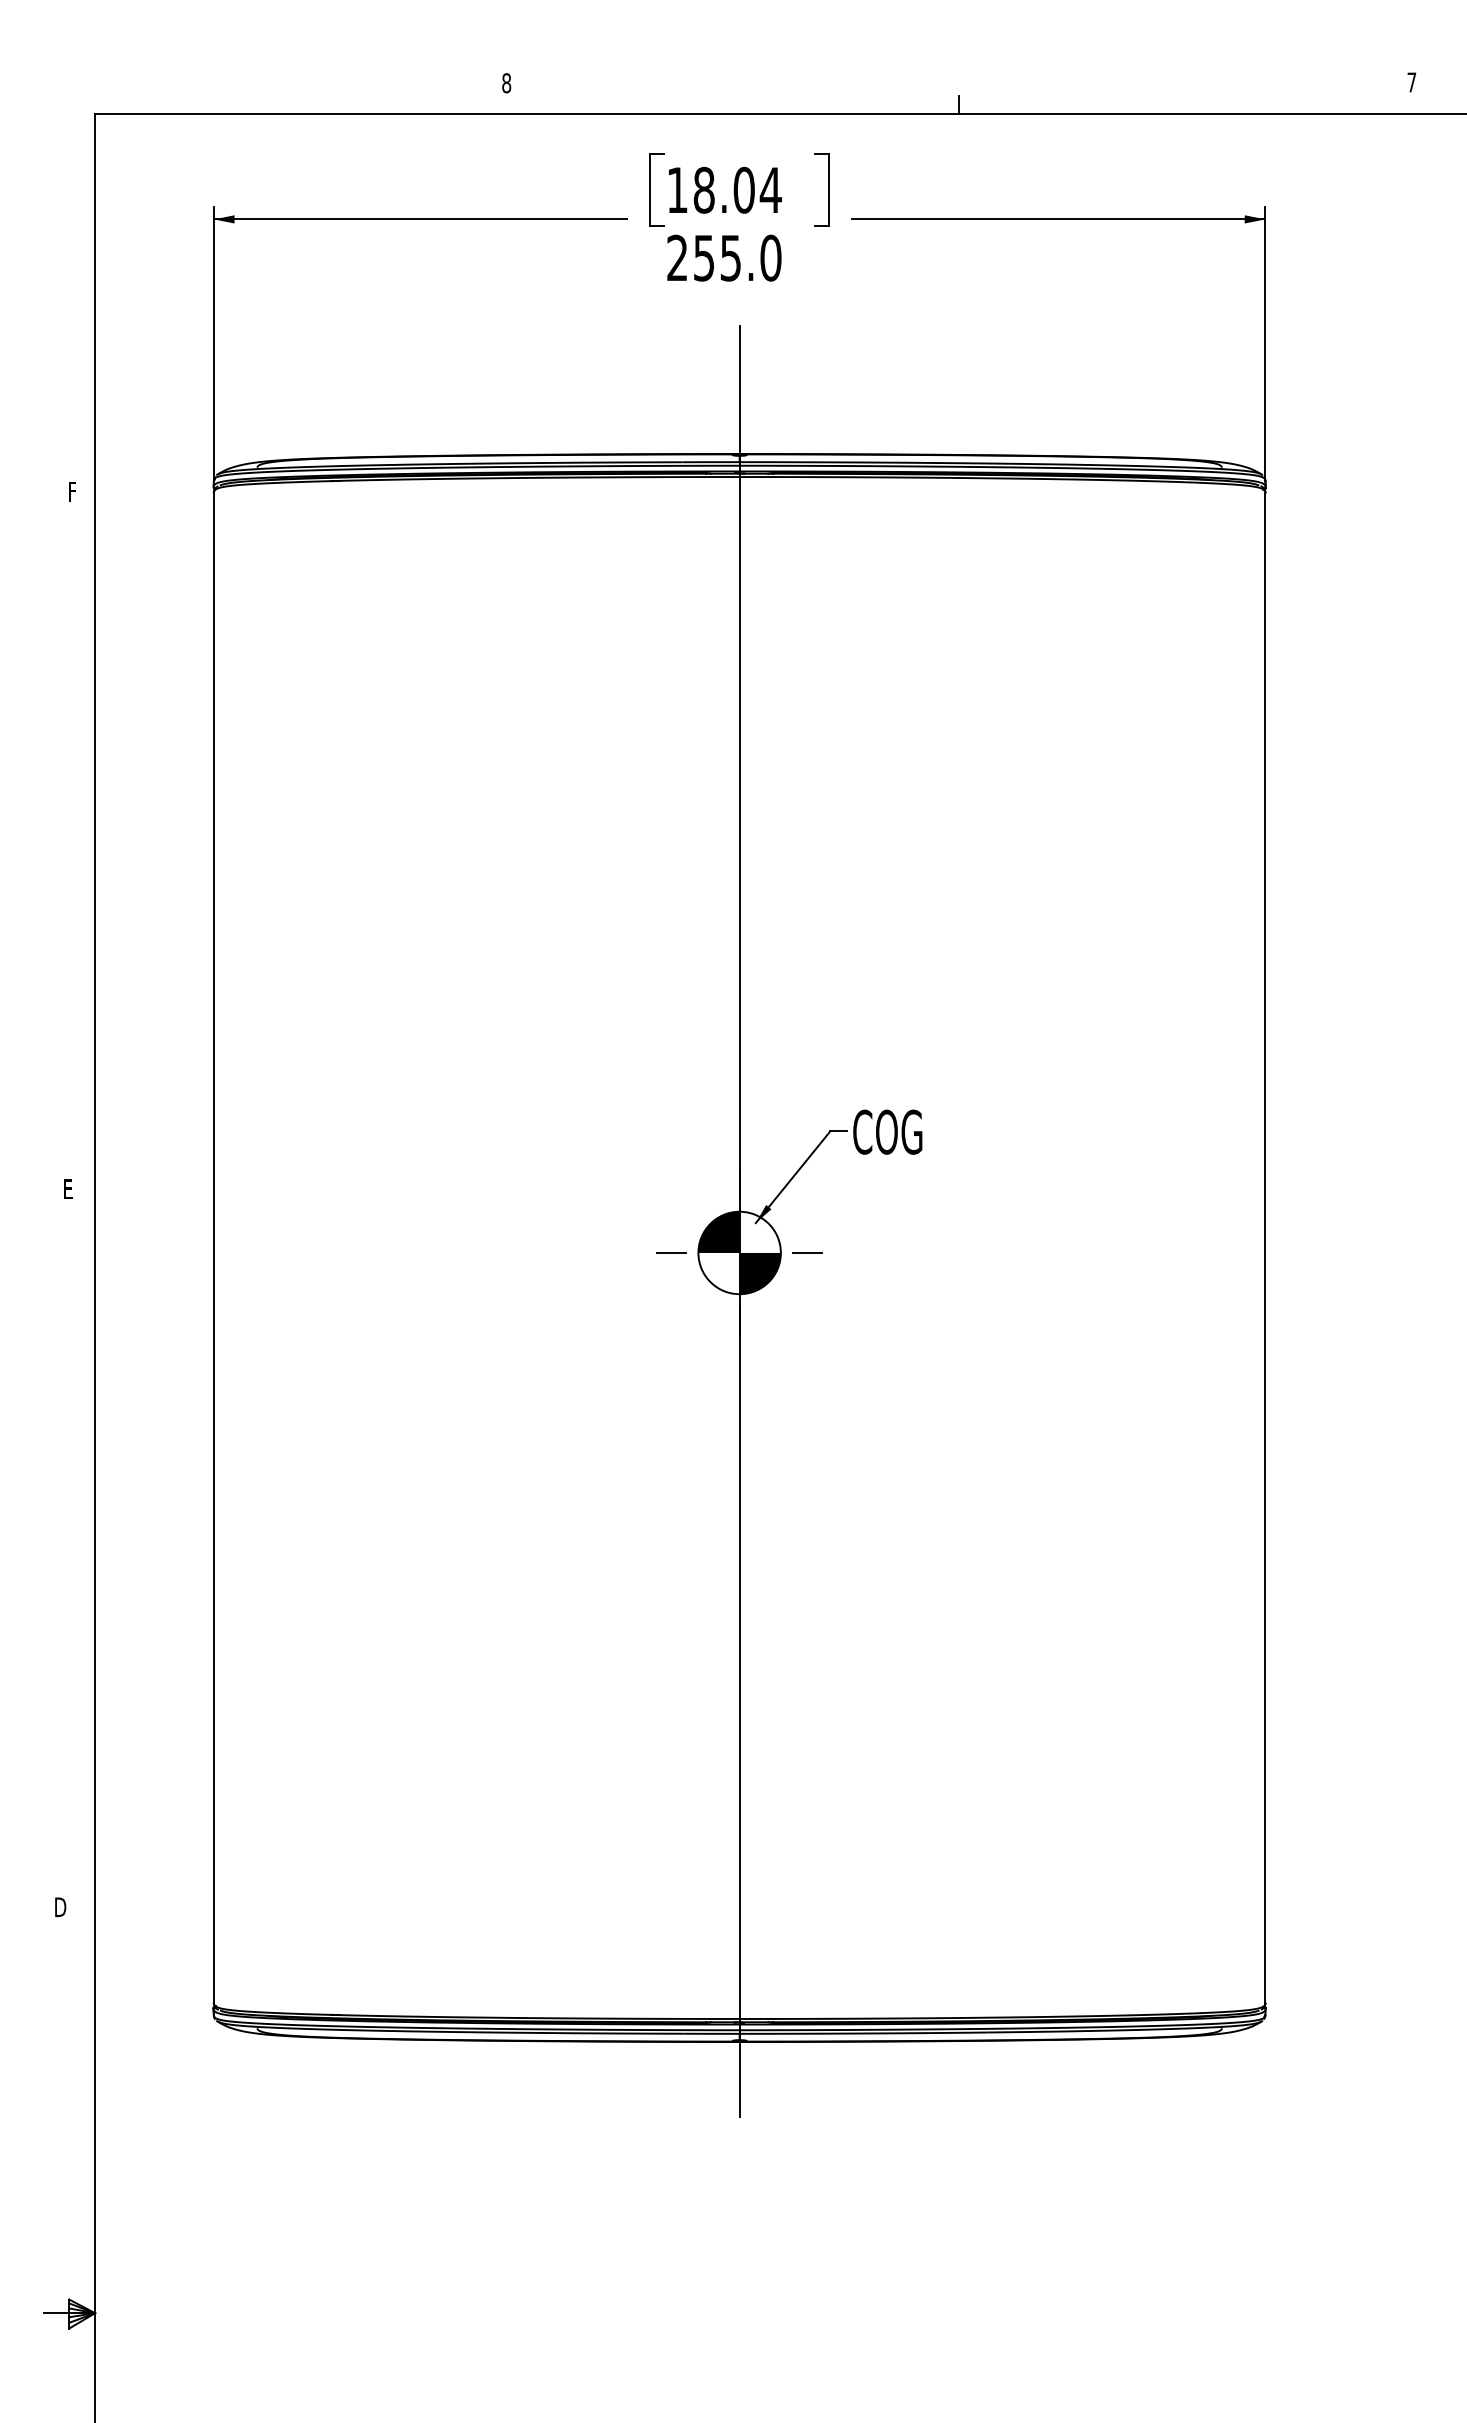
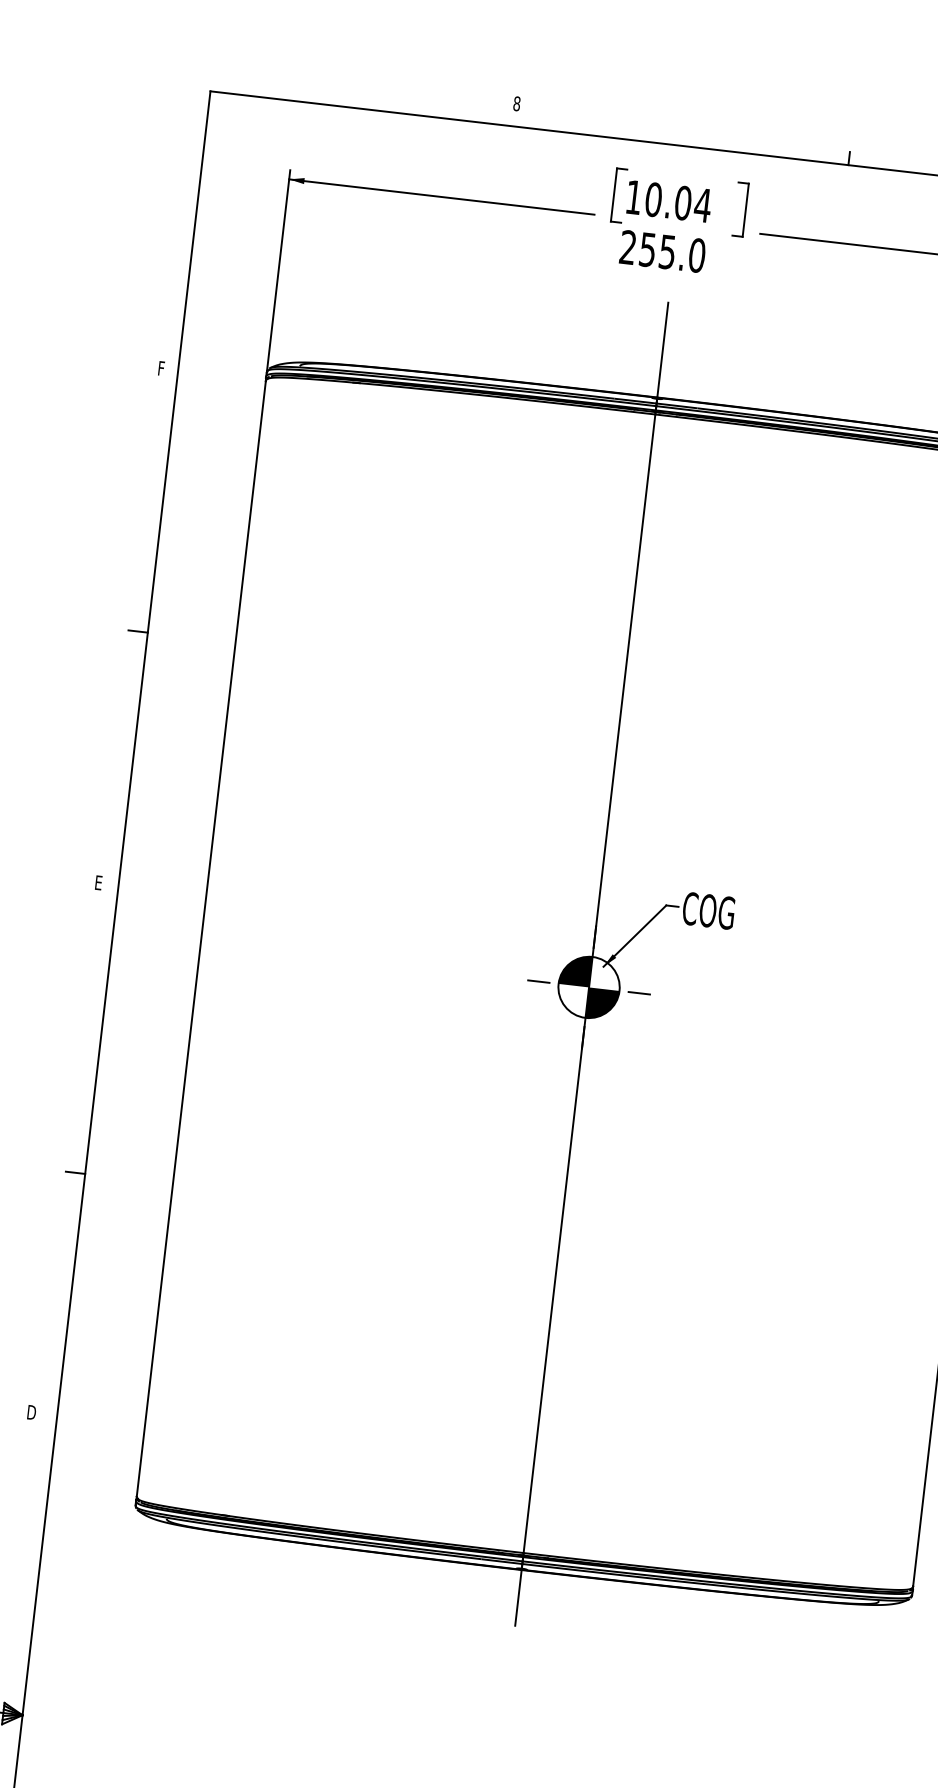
text: (703, 190) -> (653, 199), 18.04 -> 10.04
line: (81, 847) -> (137, 631), added
line: (81, 1580) -> (75, 1173), added

